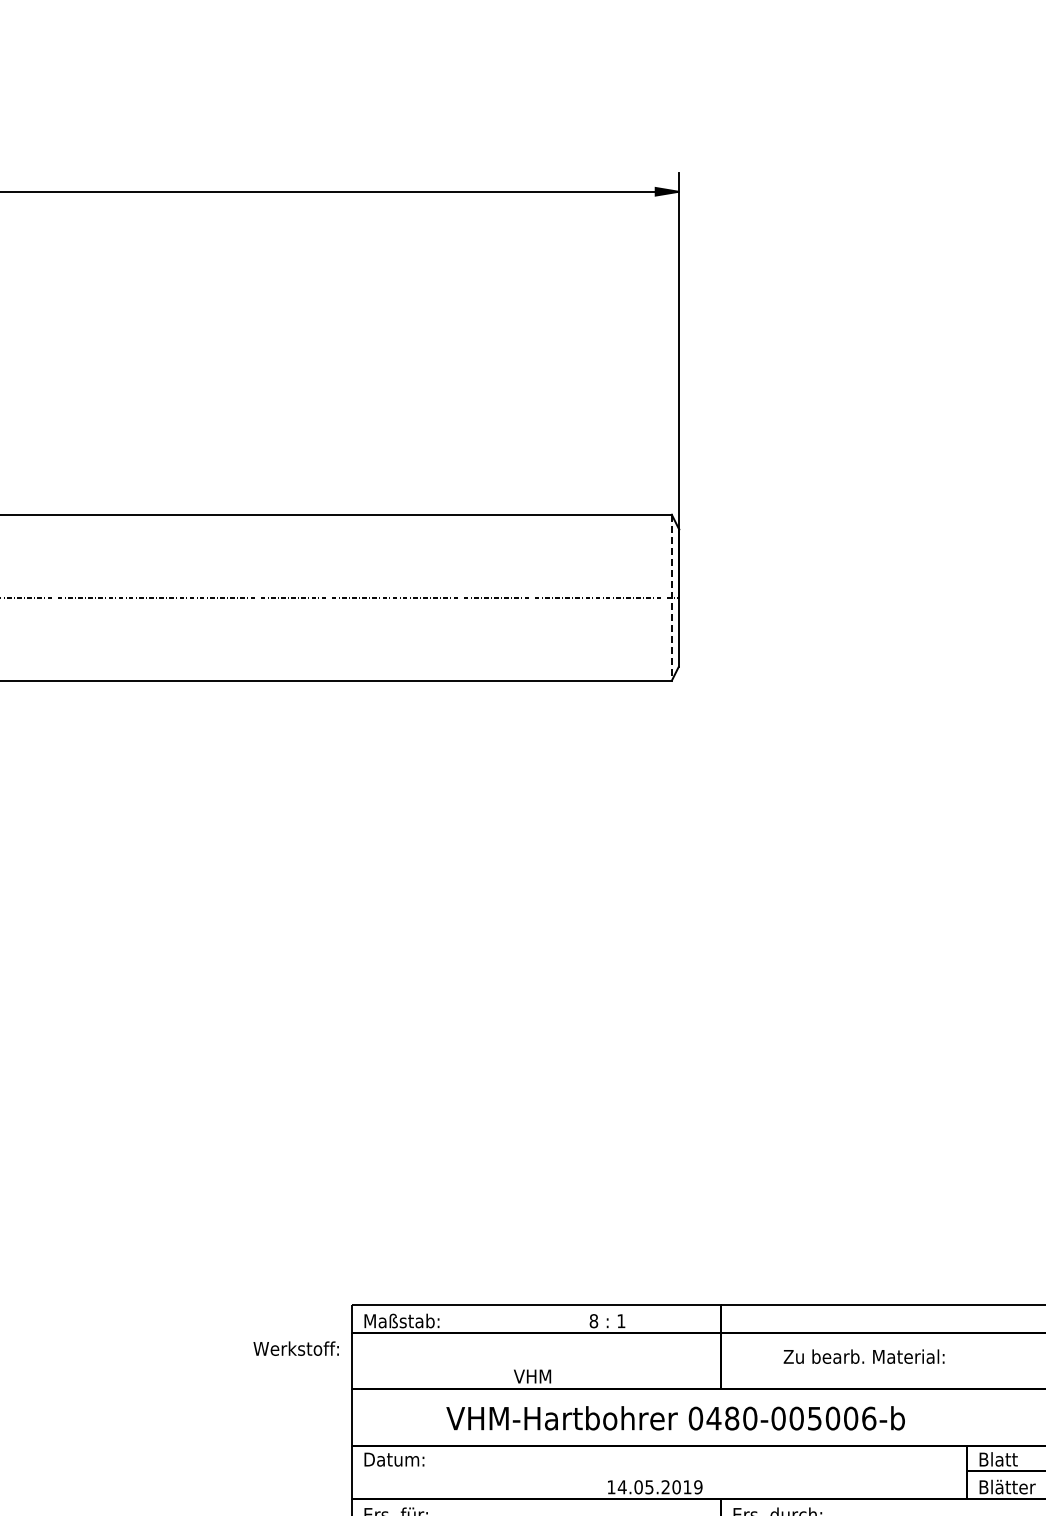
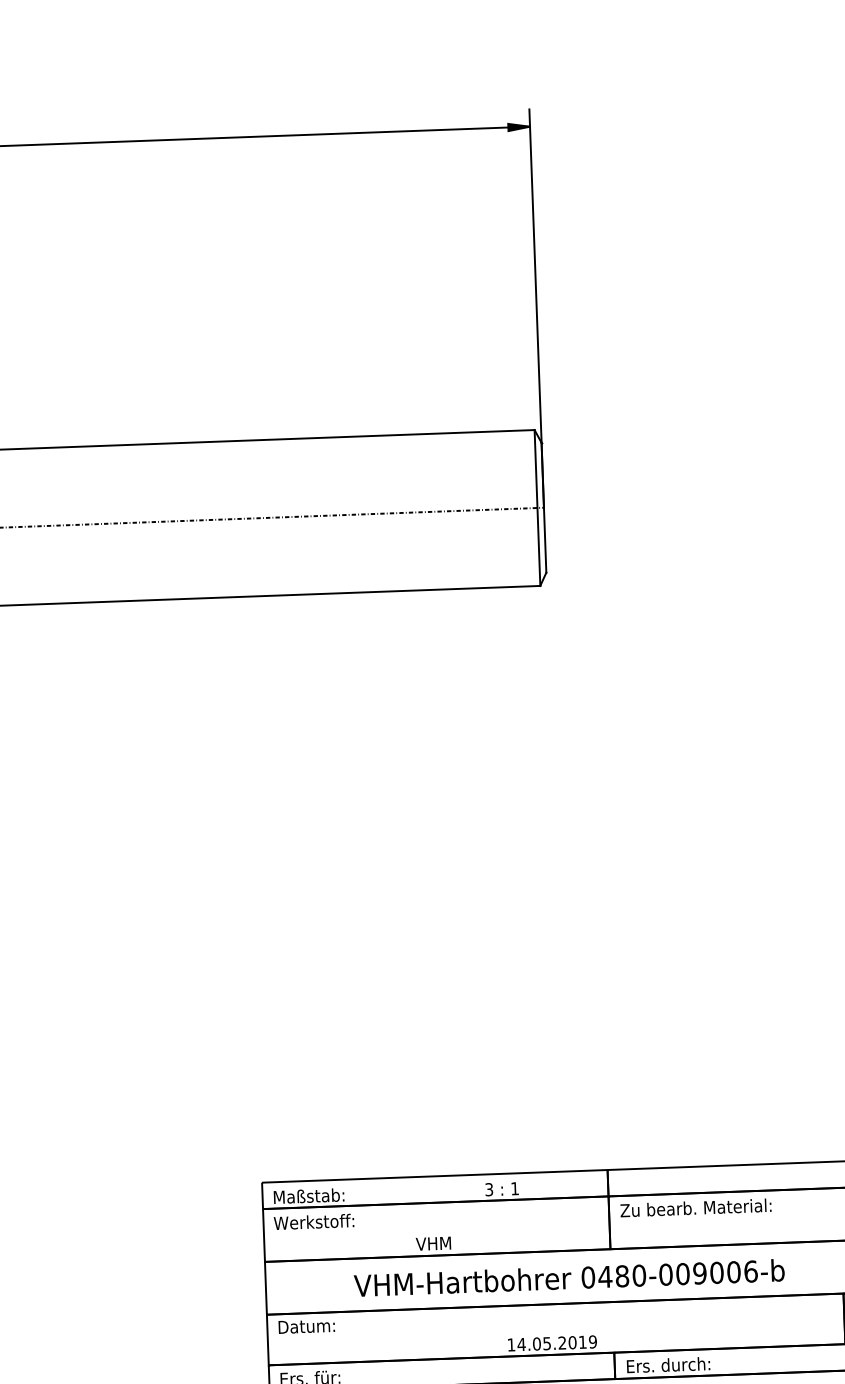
line: (671, 598) -> (537, 508), dashed -> solid
text: (593, 1321) -> (488, 1189), 8 -> 3
text: (295, 1348) -> (313, 1221), moved
text: (863, 1356) -> (695, 1207), moved
text: (814, 1418) -> (699, 1273), 0480-005006-b -> 0480-009006-b

